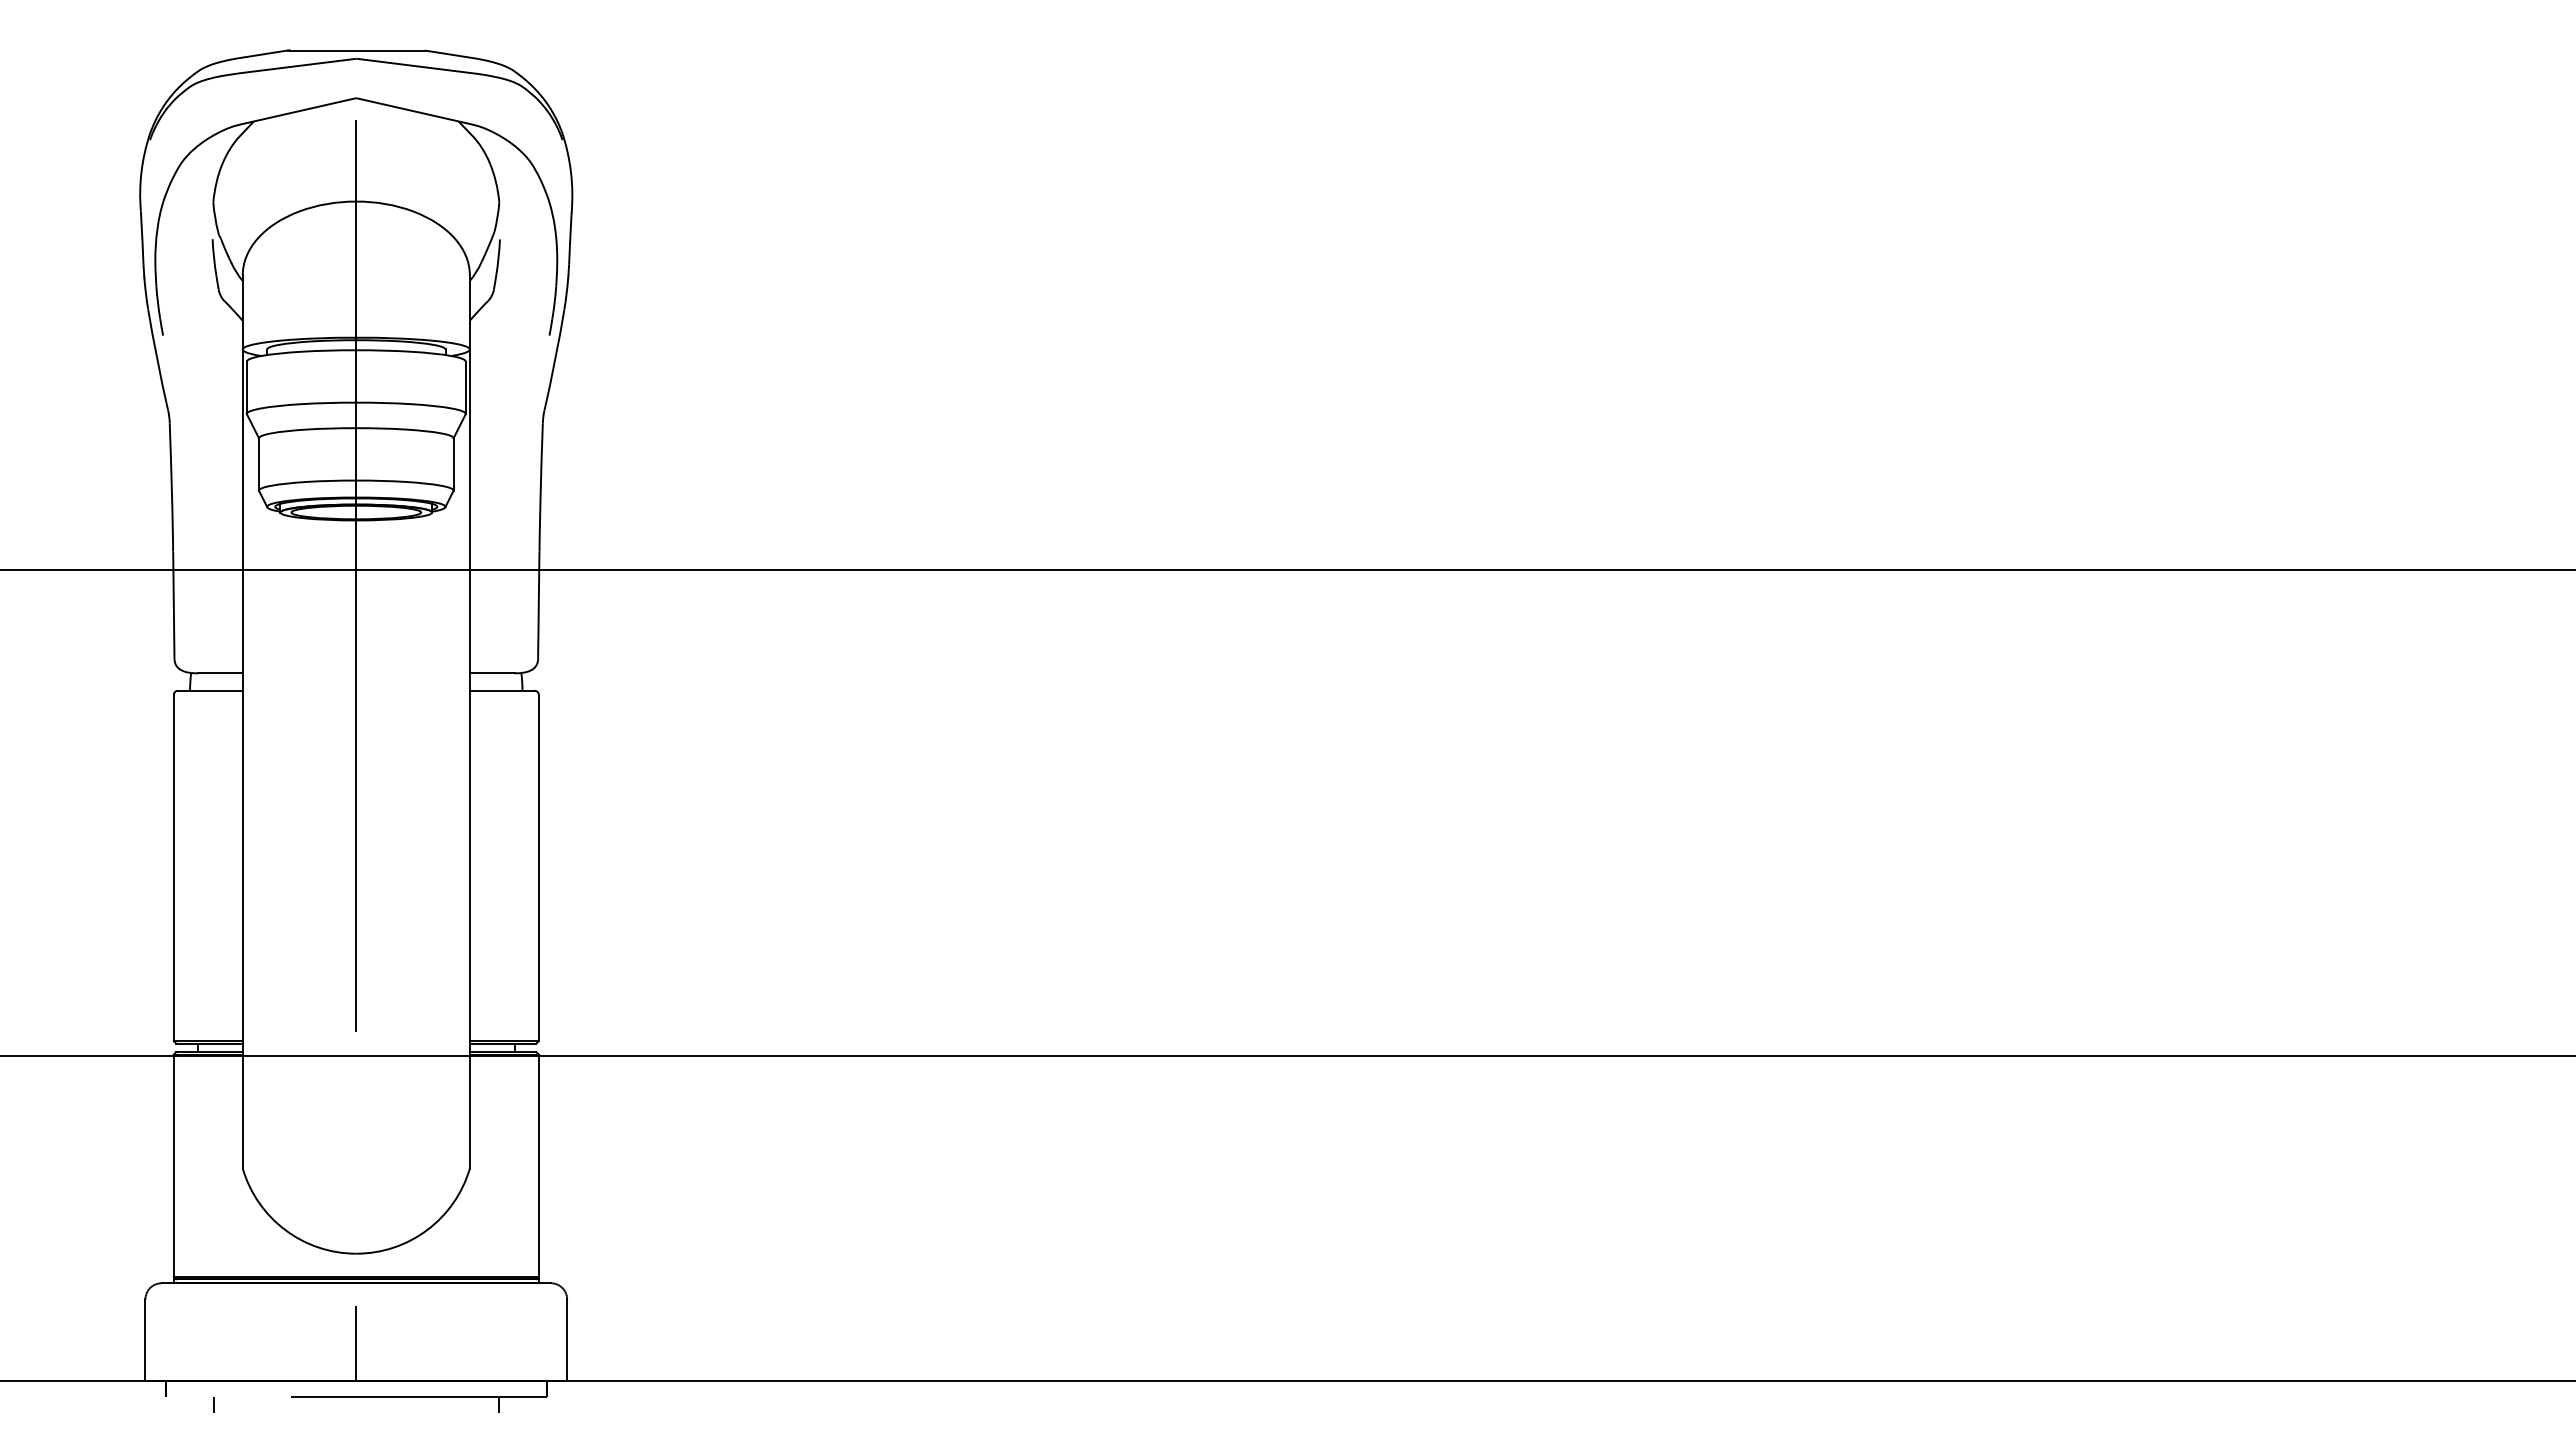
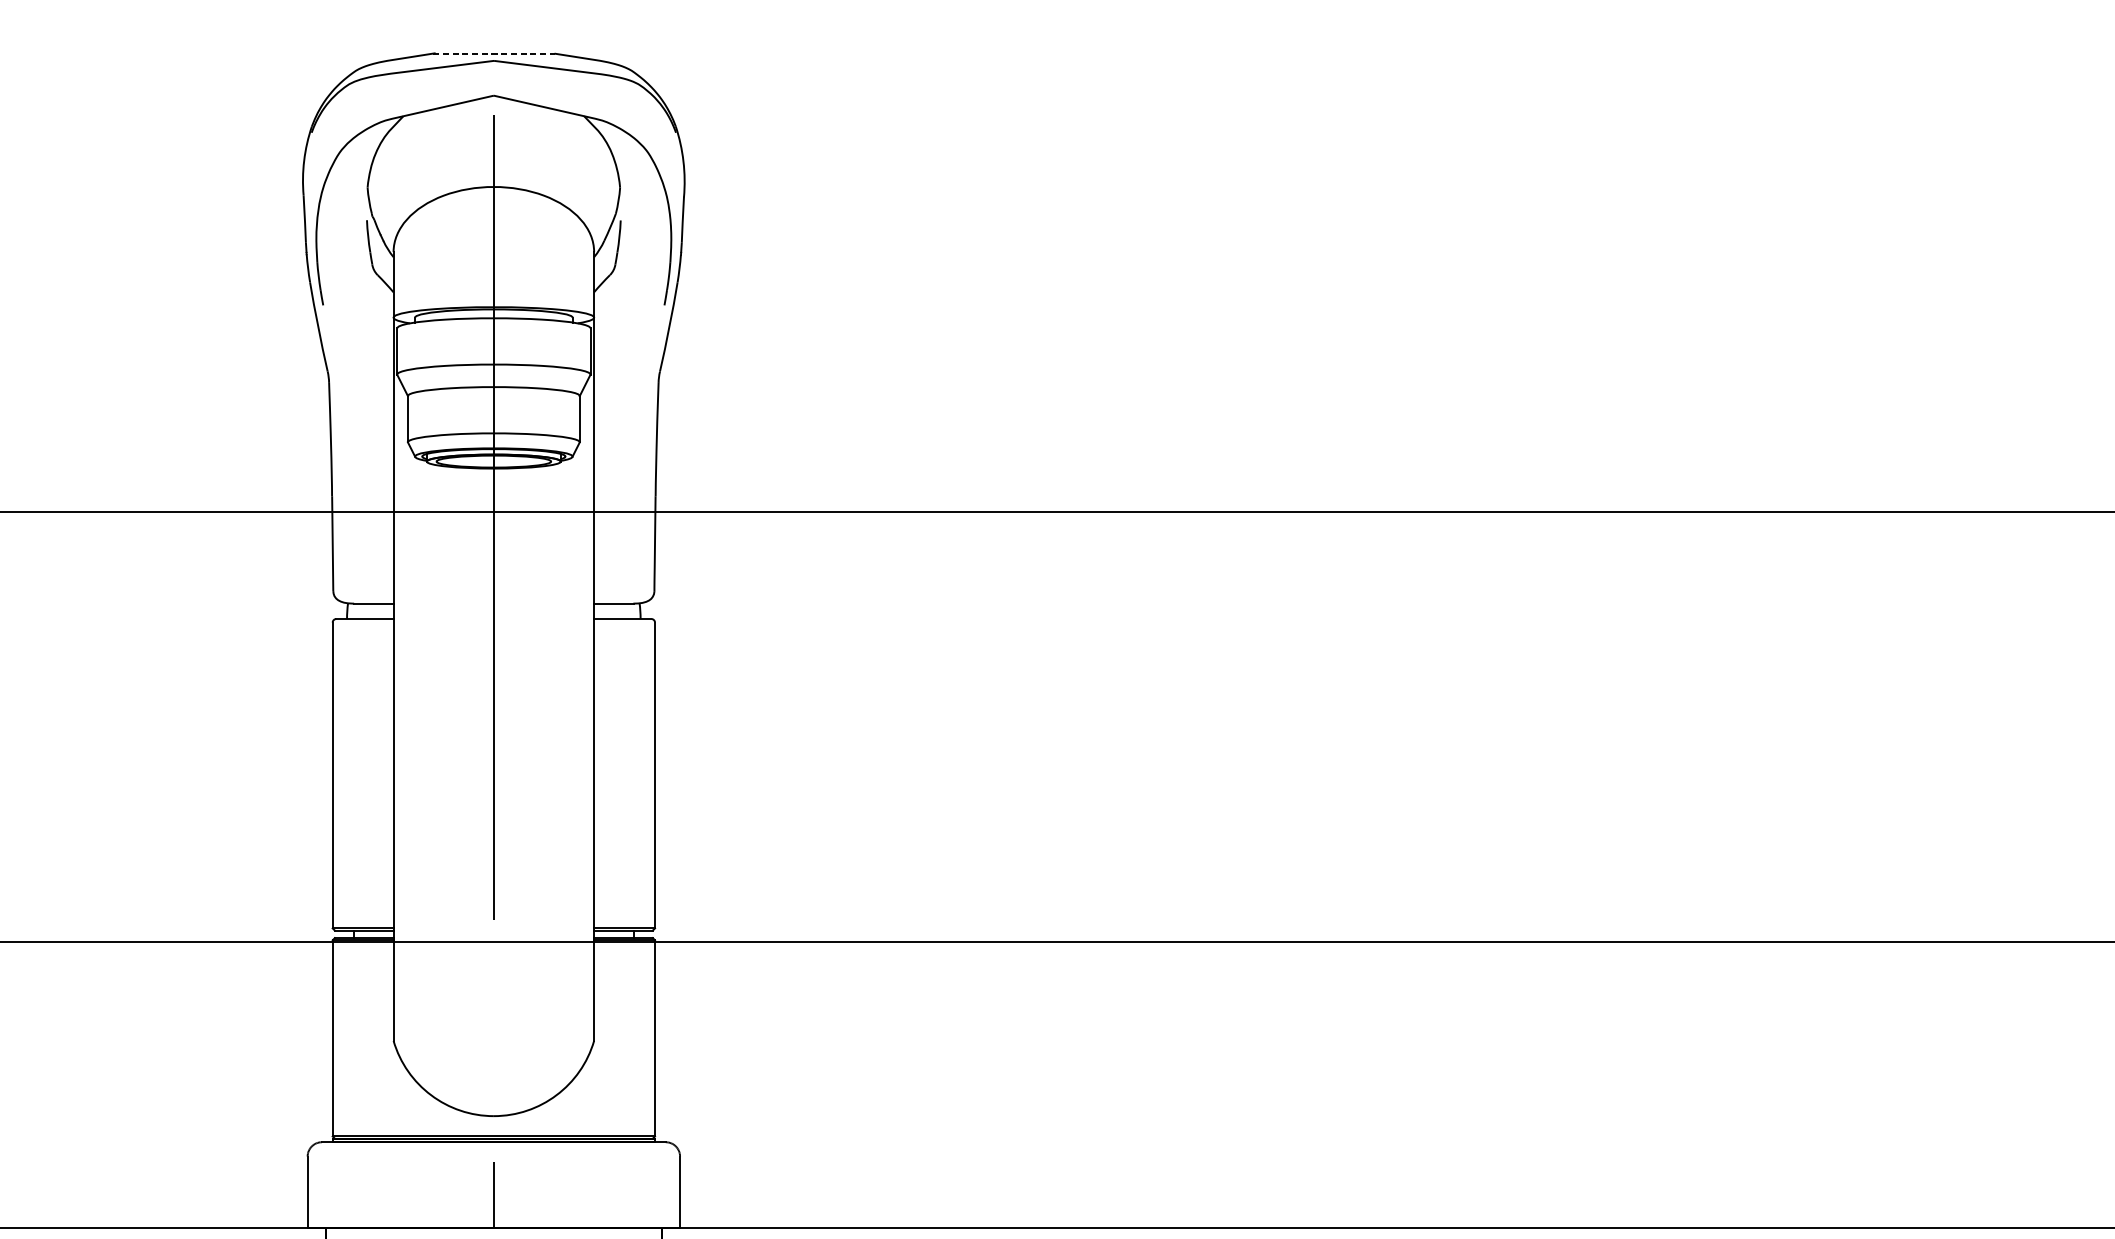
line: (356, 50) -> (494, 53), solid -> dashed

